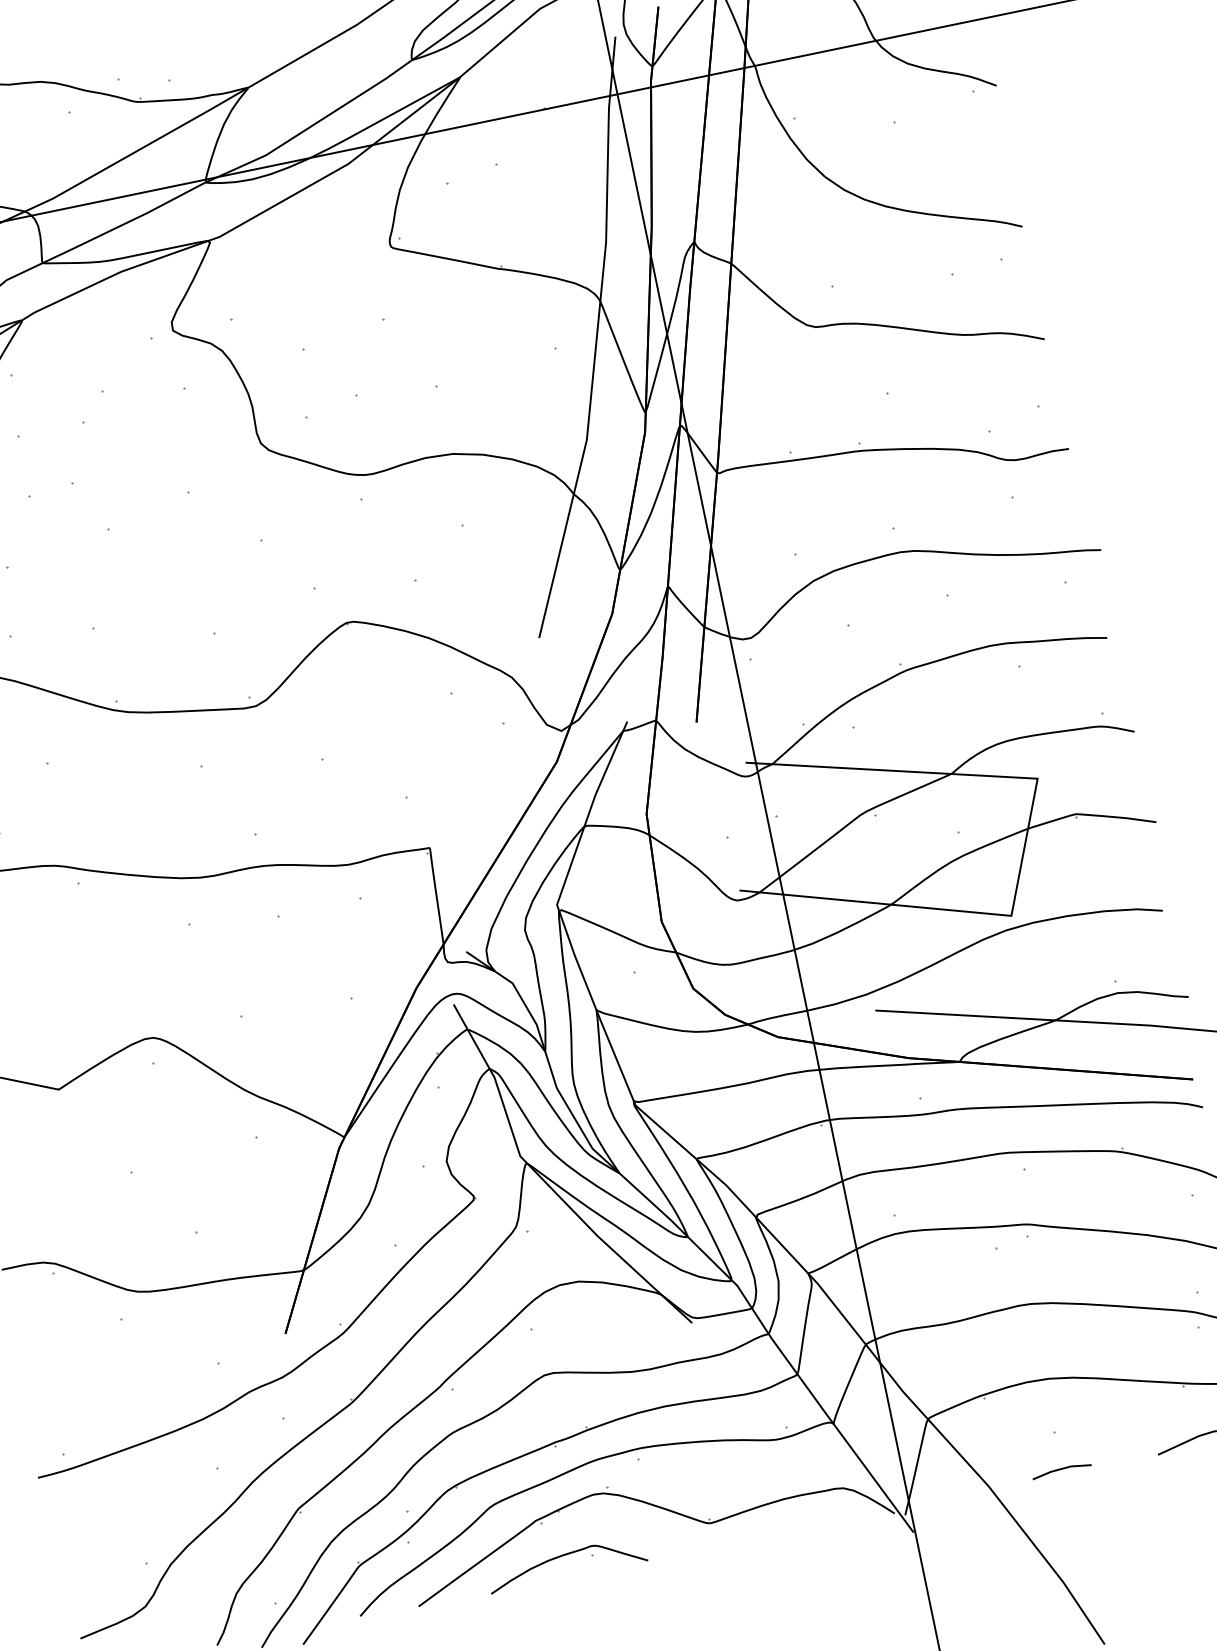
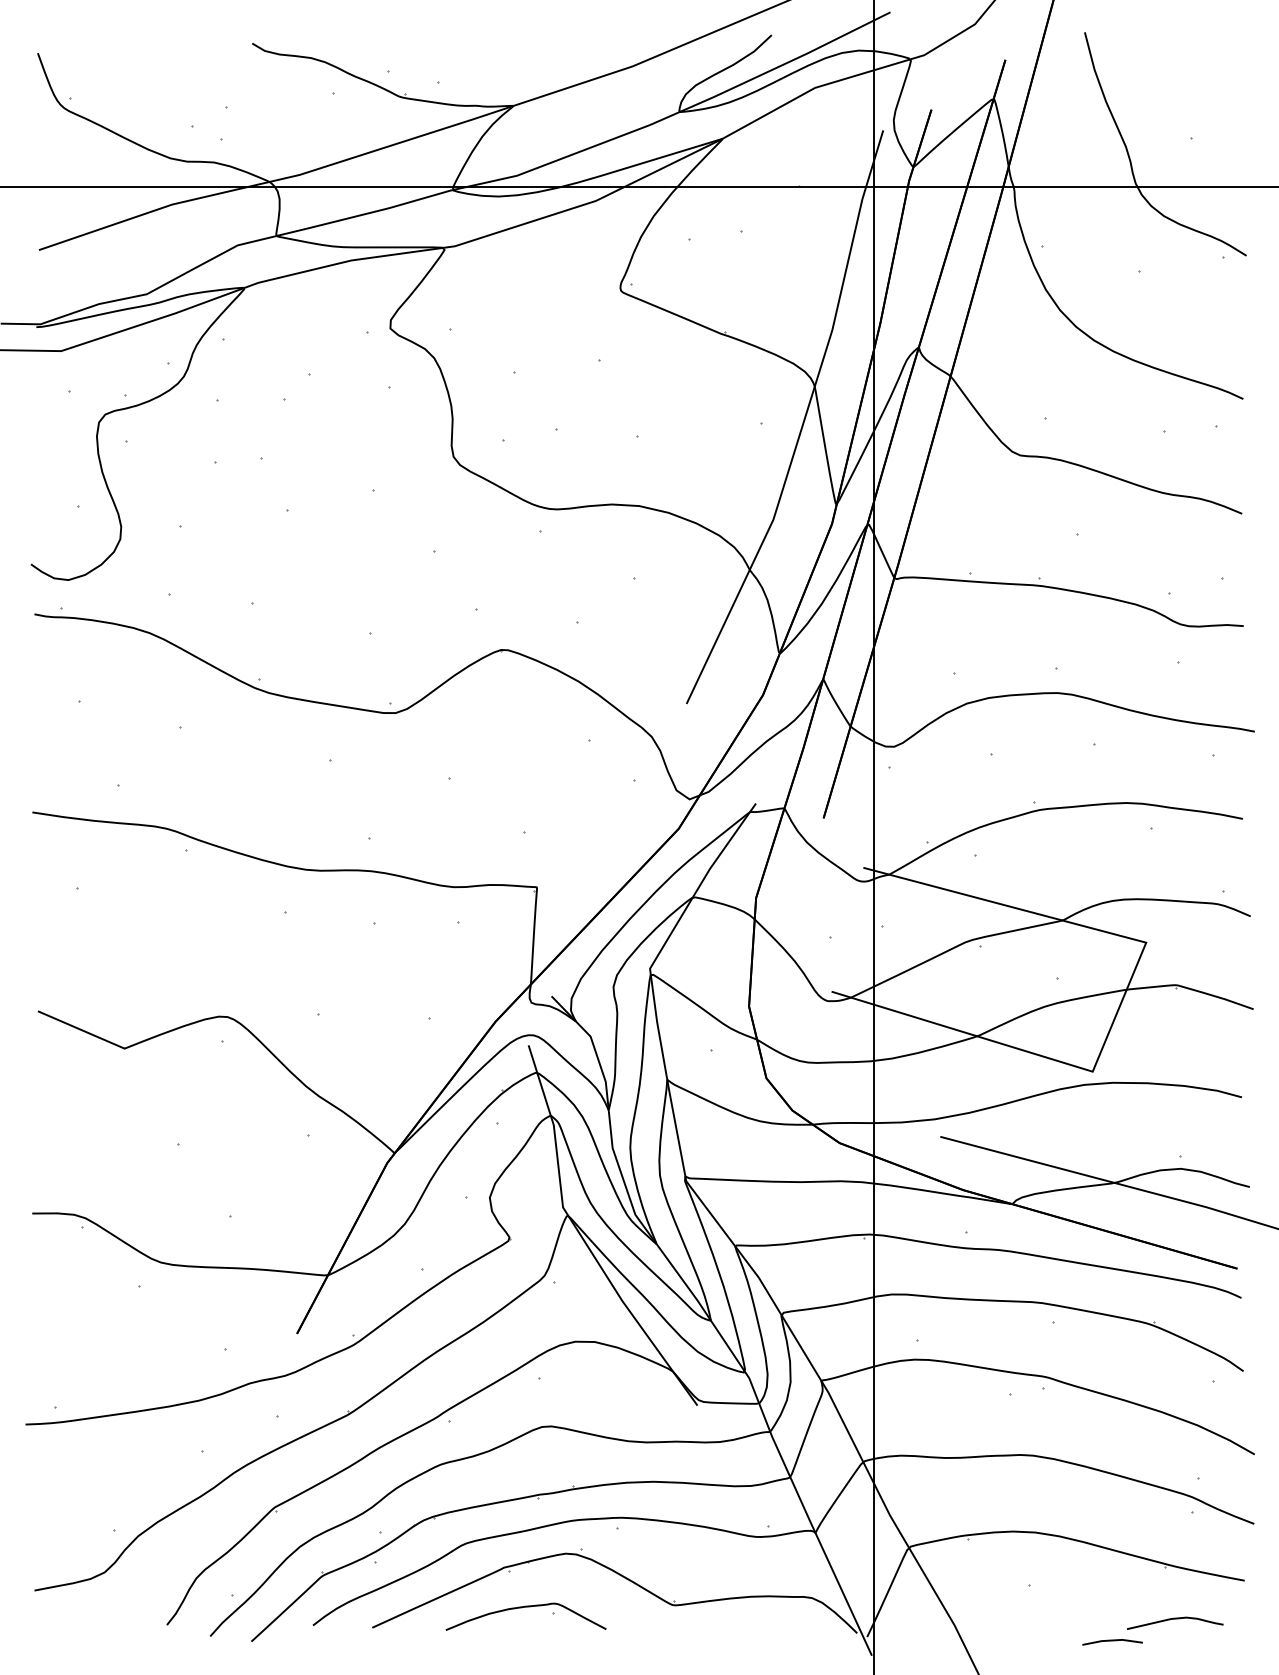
line: (1061, 1470) -> (1112, 1641), moved

